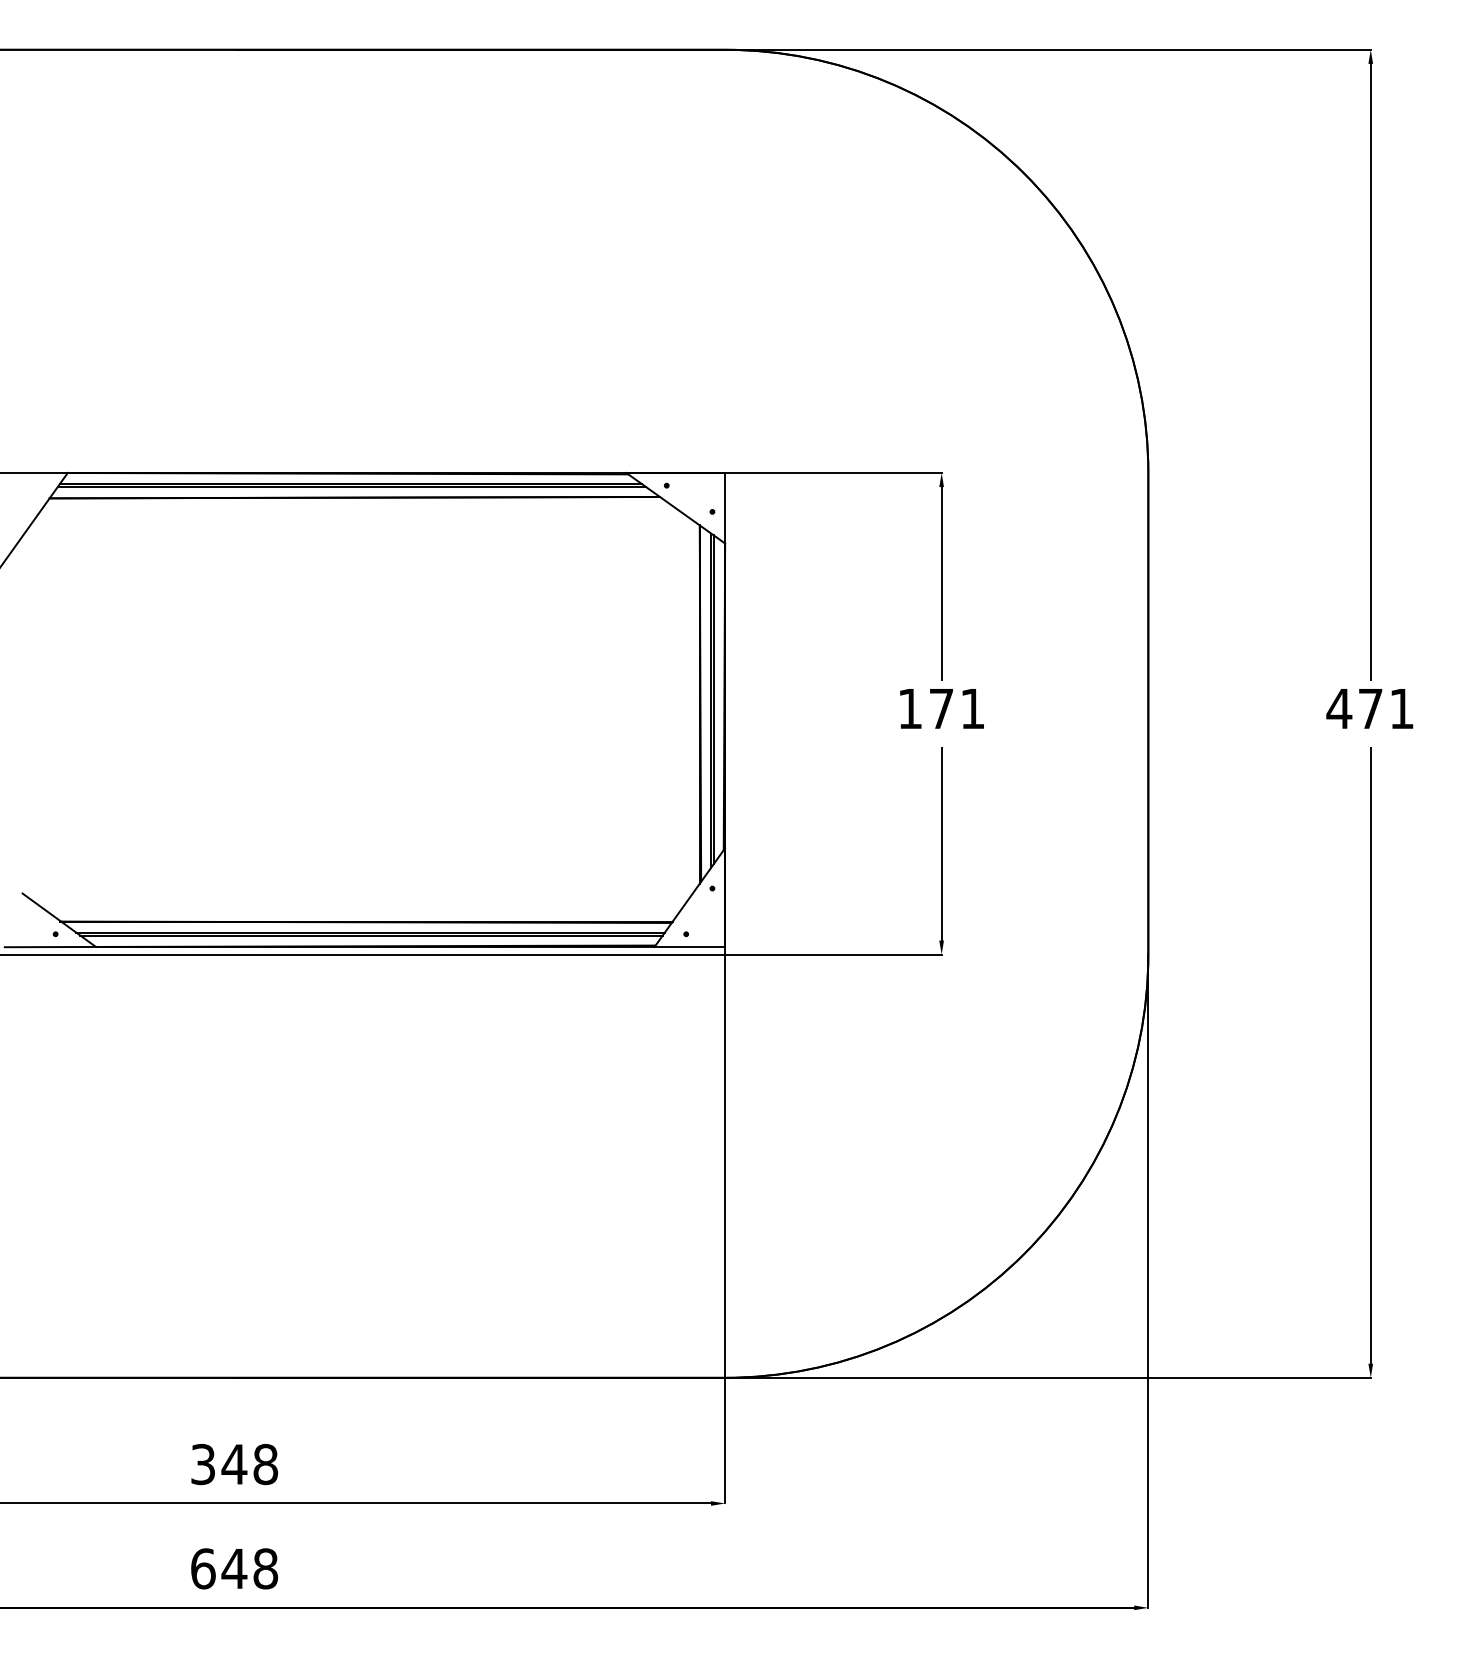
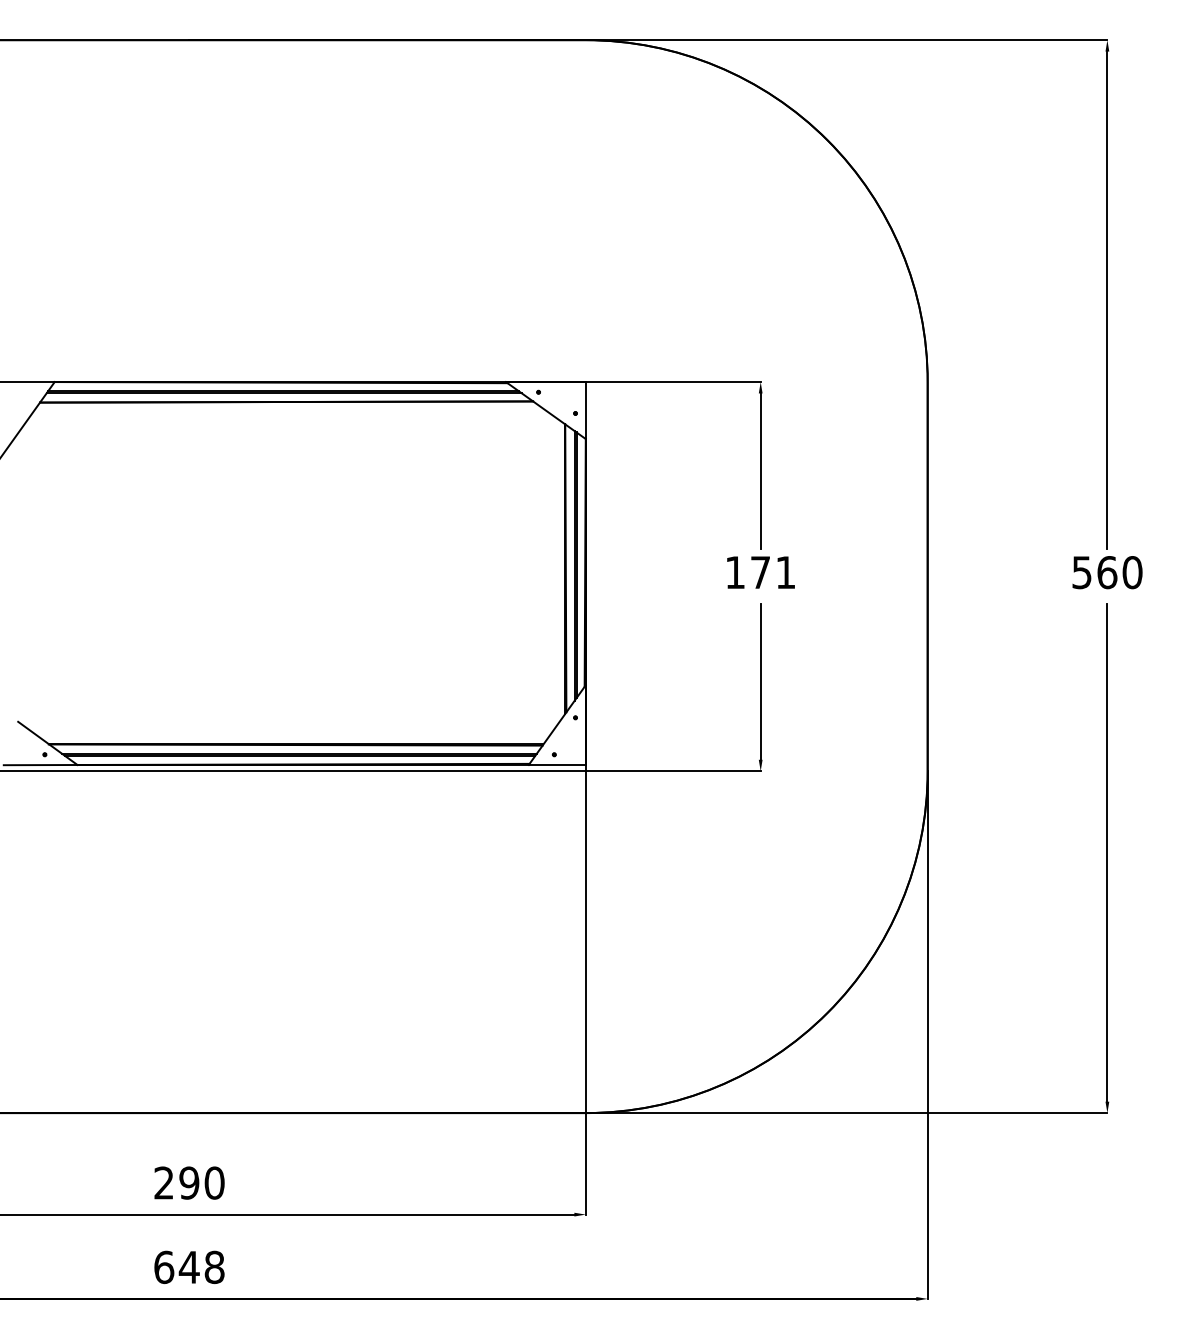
text: (1370, 708) -> (1107, 572), 471 -> 560
text: (234, 1464) -> (189, 1183), 348 -> 290

